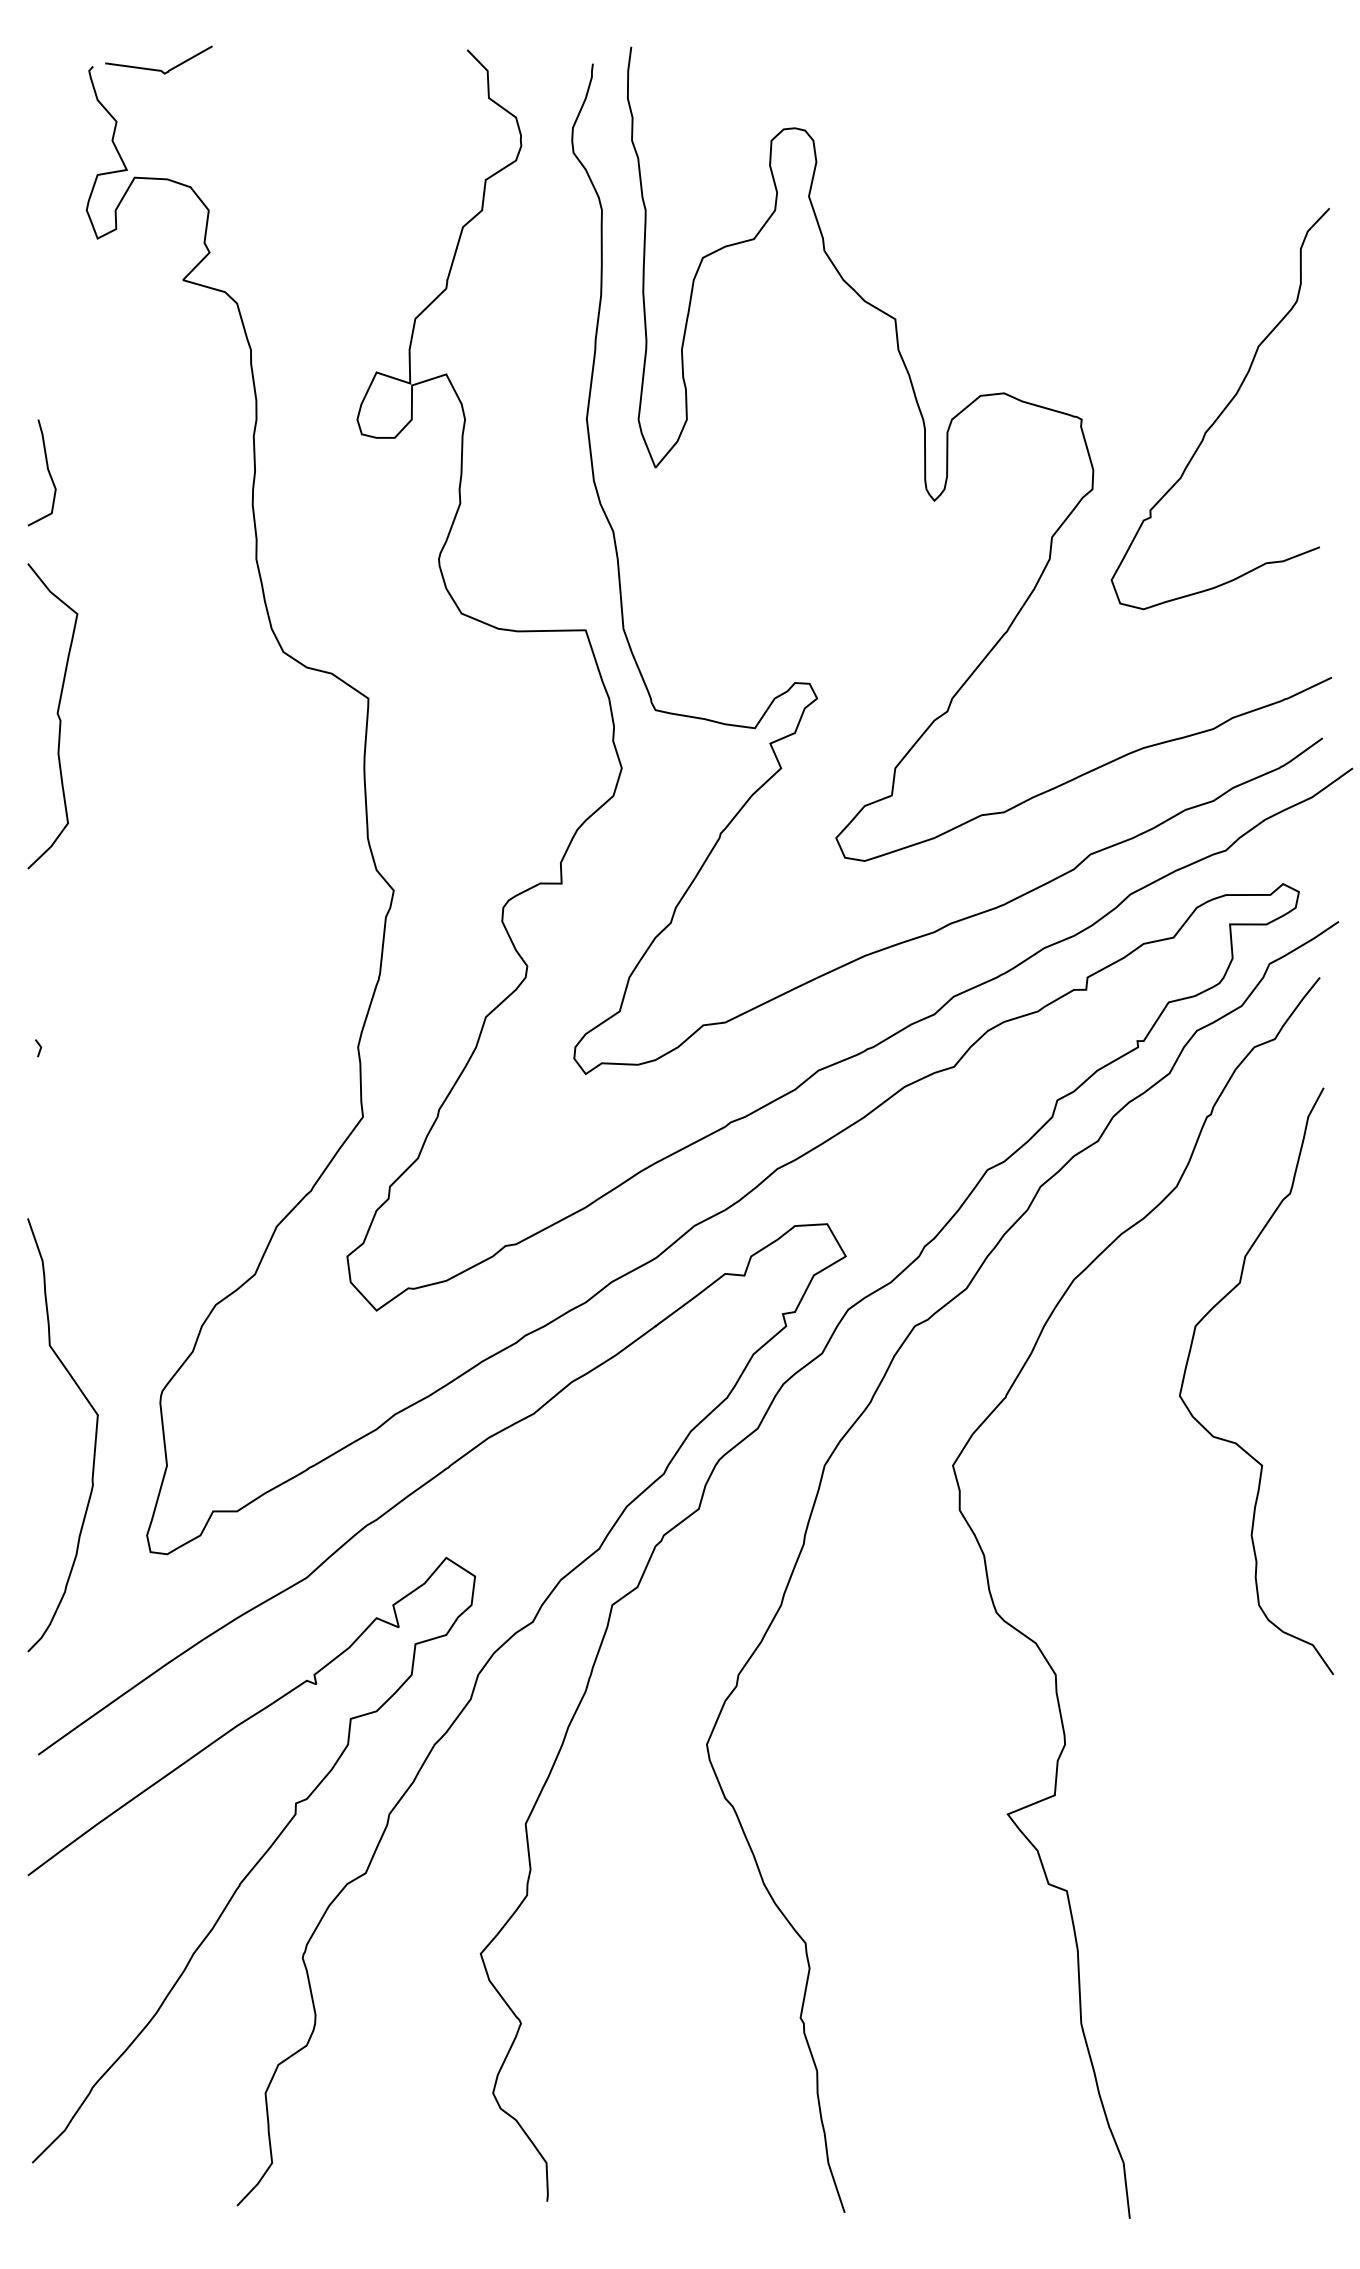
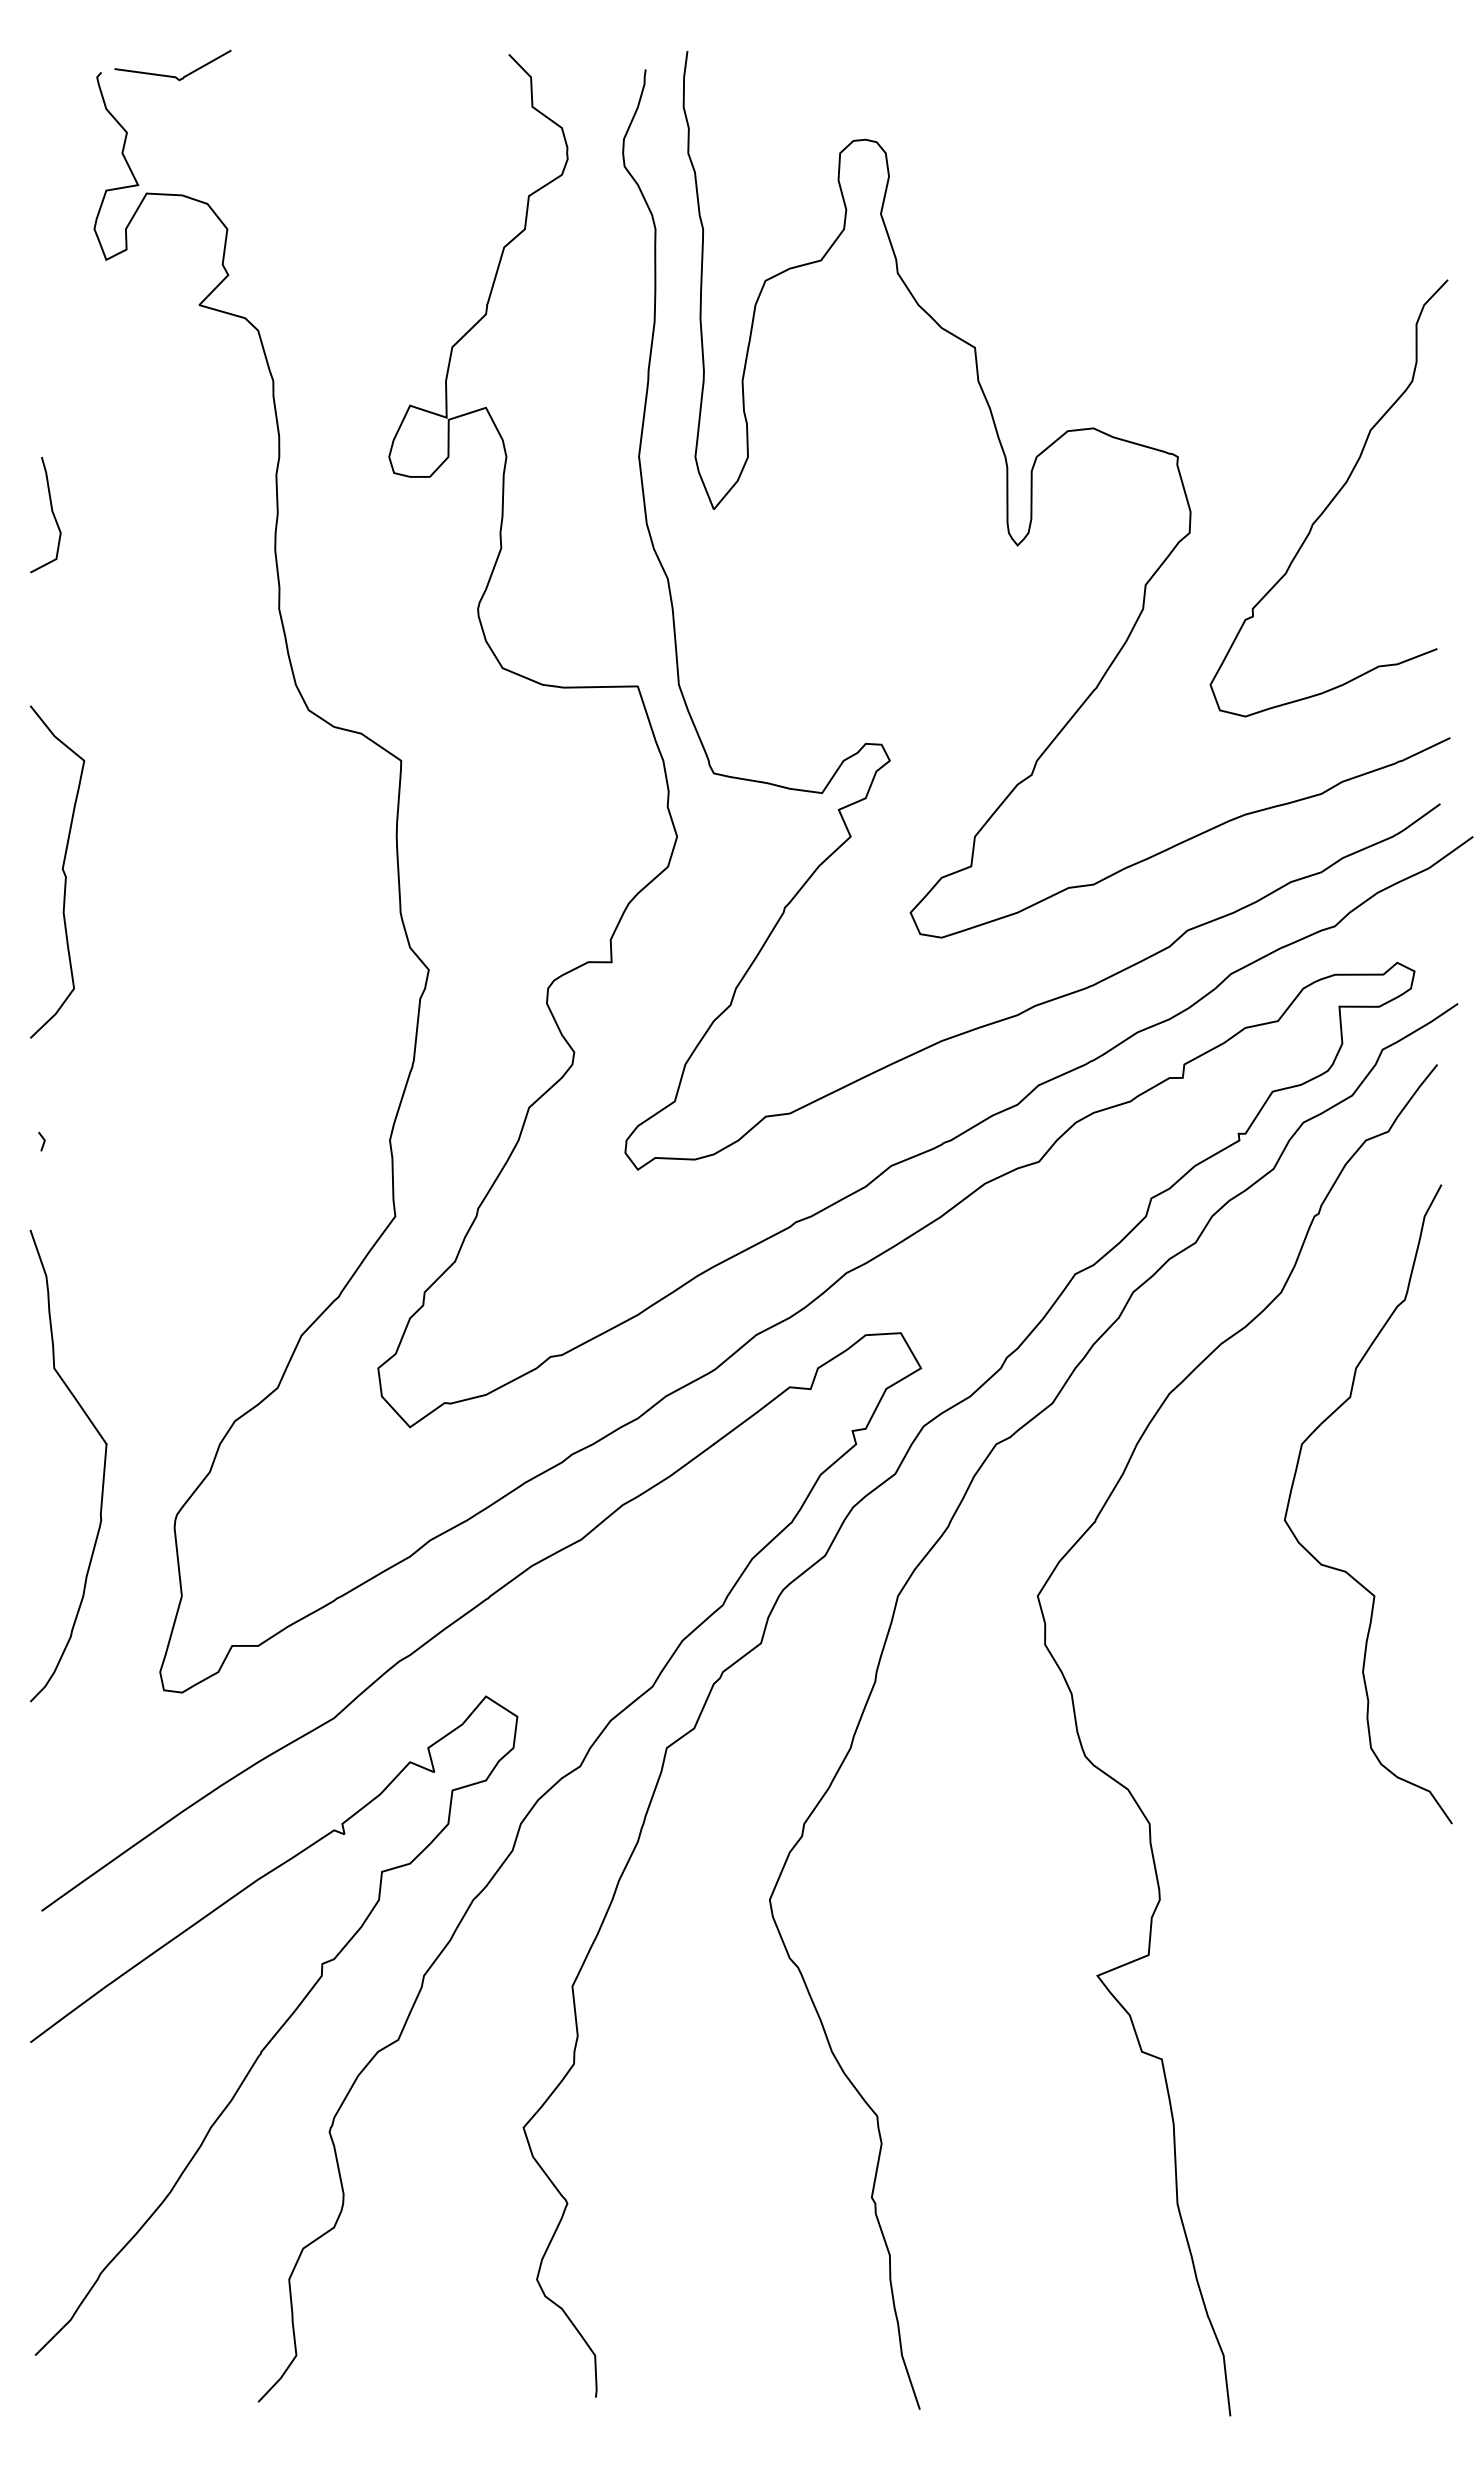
curve: (1222, 409) -> (1331, 499), moved
curve: (57, 715) -> (62, 871), moved
curve: (95, 1434) -> (103, 1465), moved

